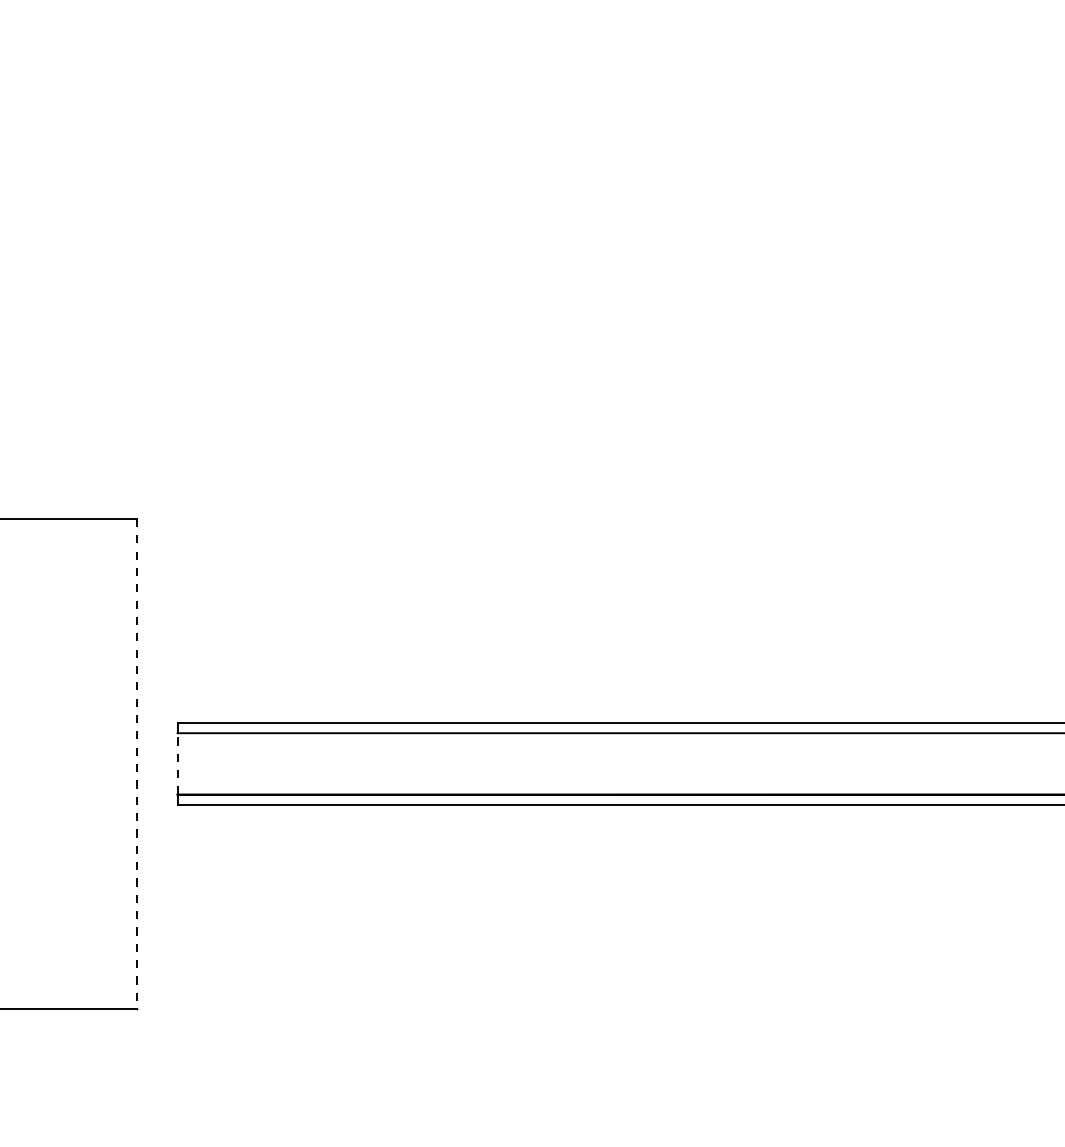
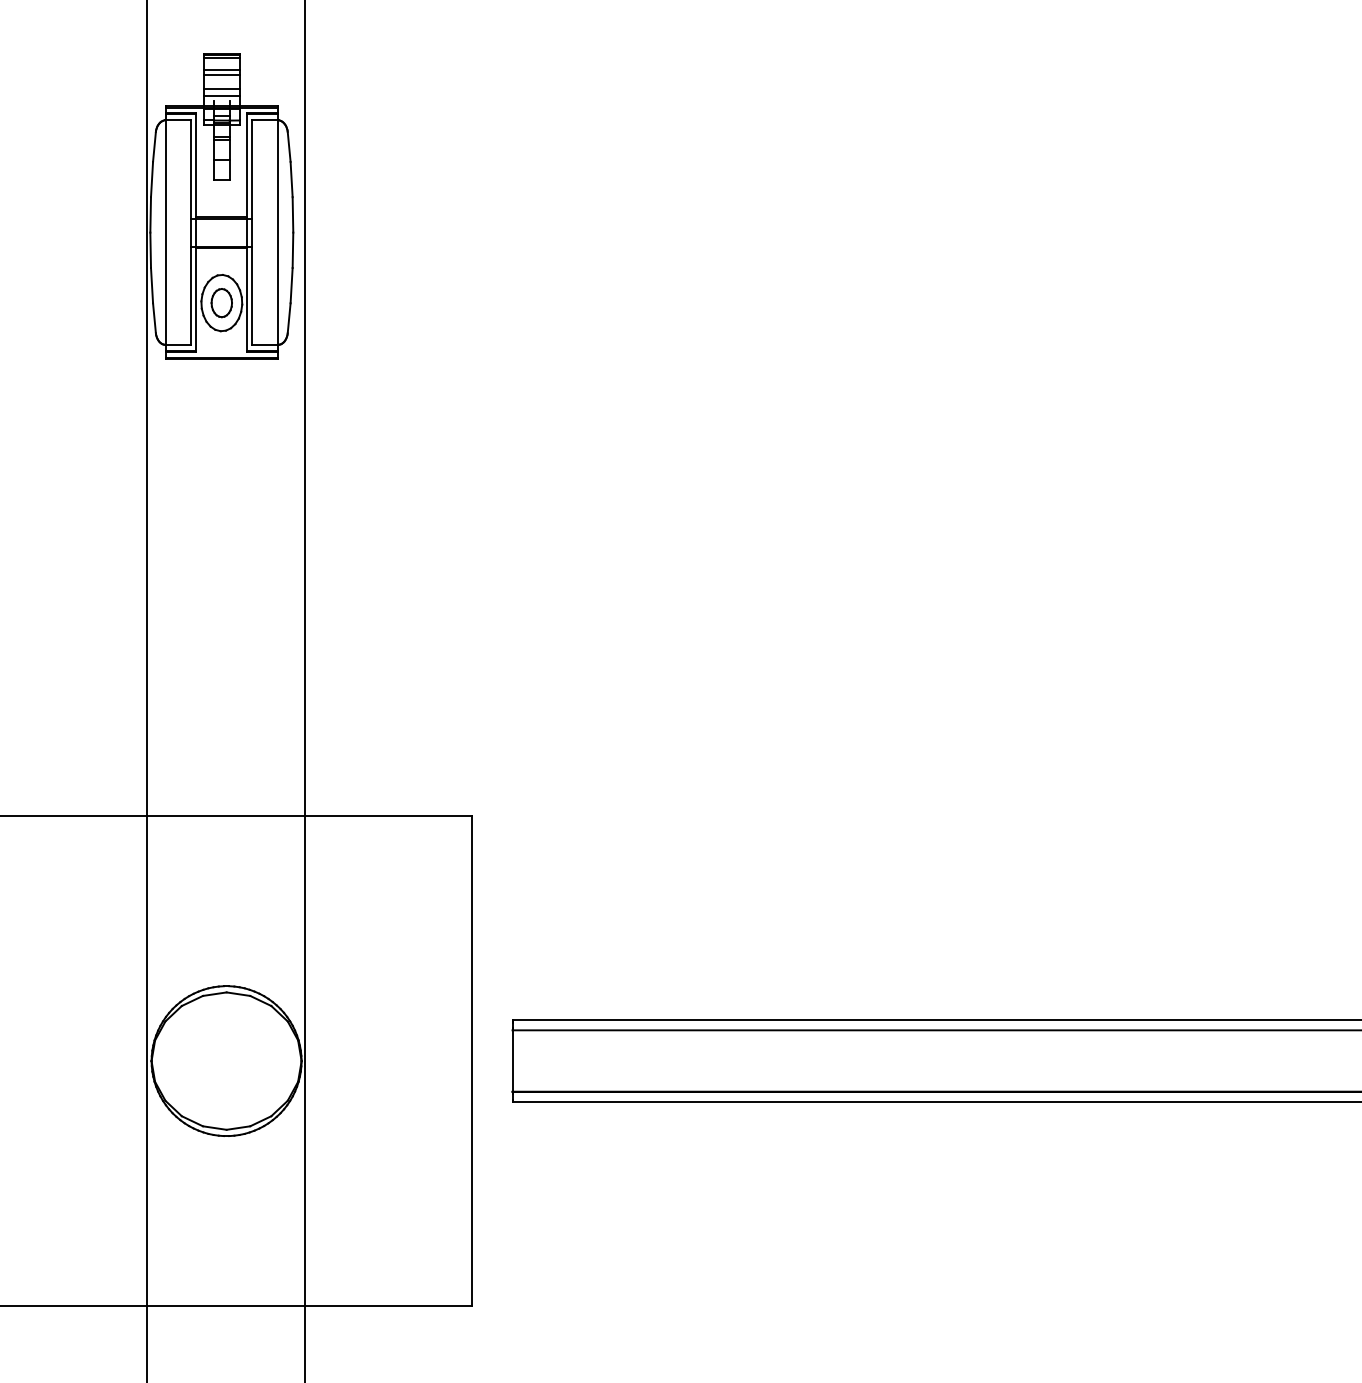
line: (136, 764) -> (471, 1061), dashed -> solid
line: (177, 764) -> (512, 1061), dashed -> solid

